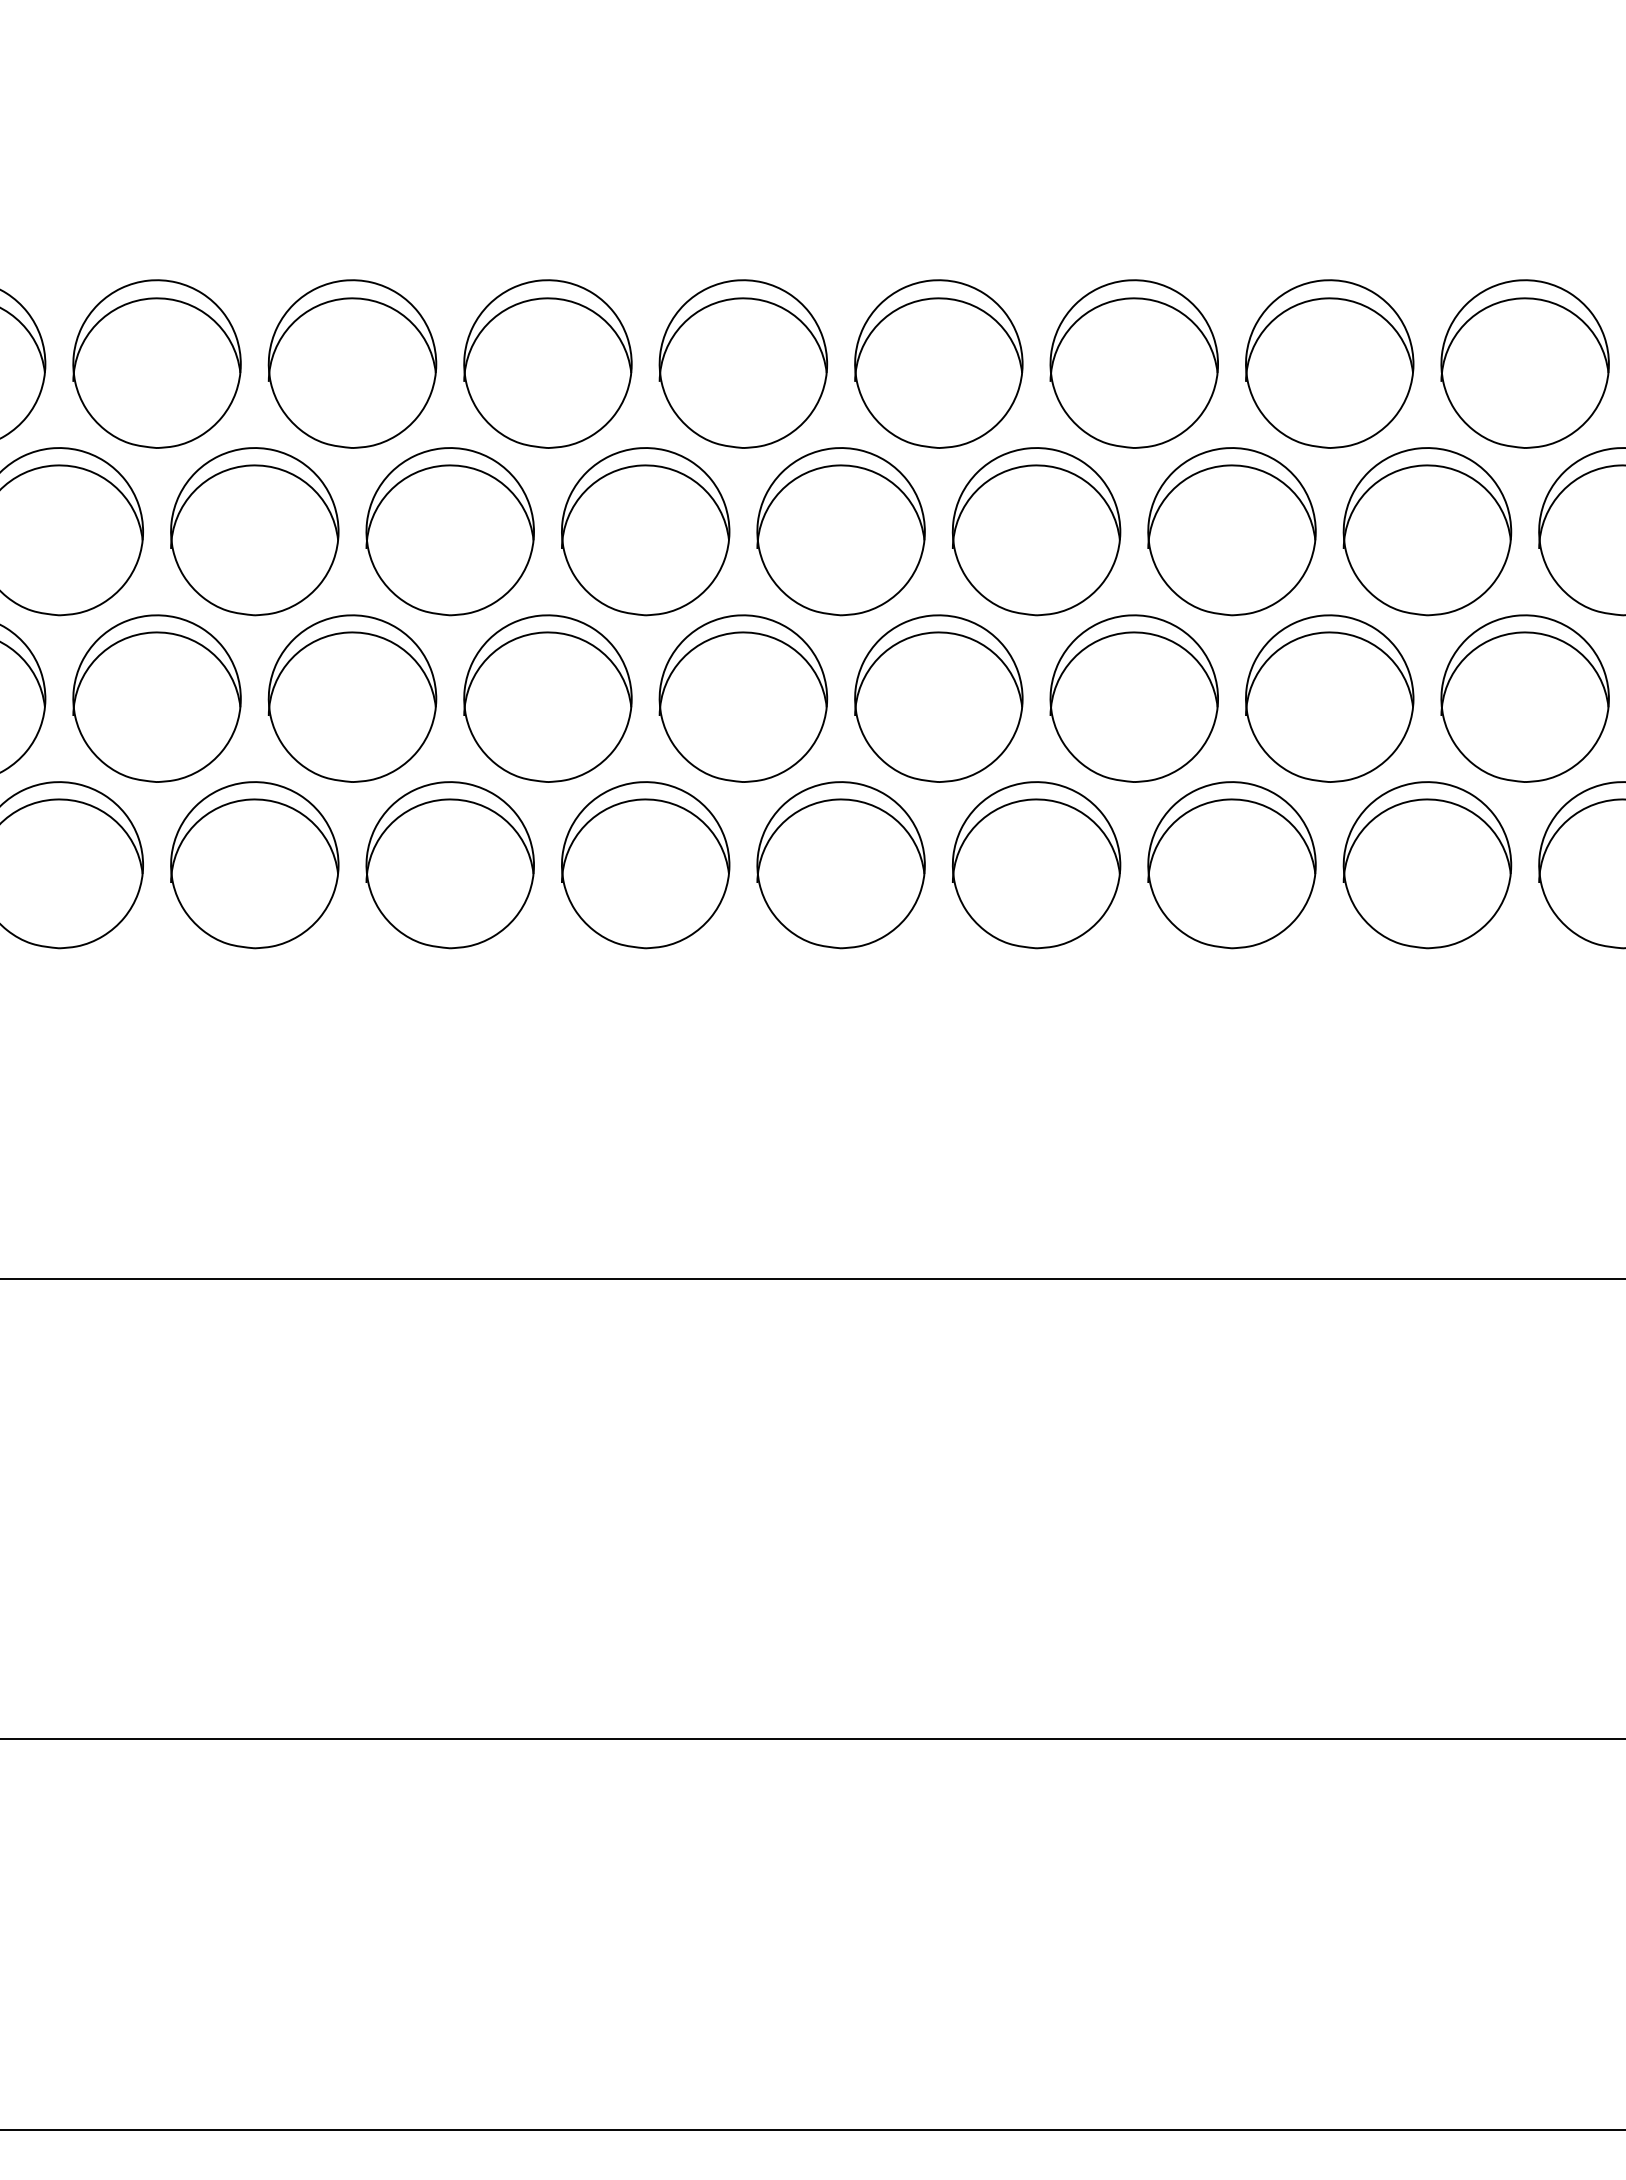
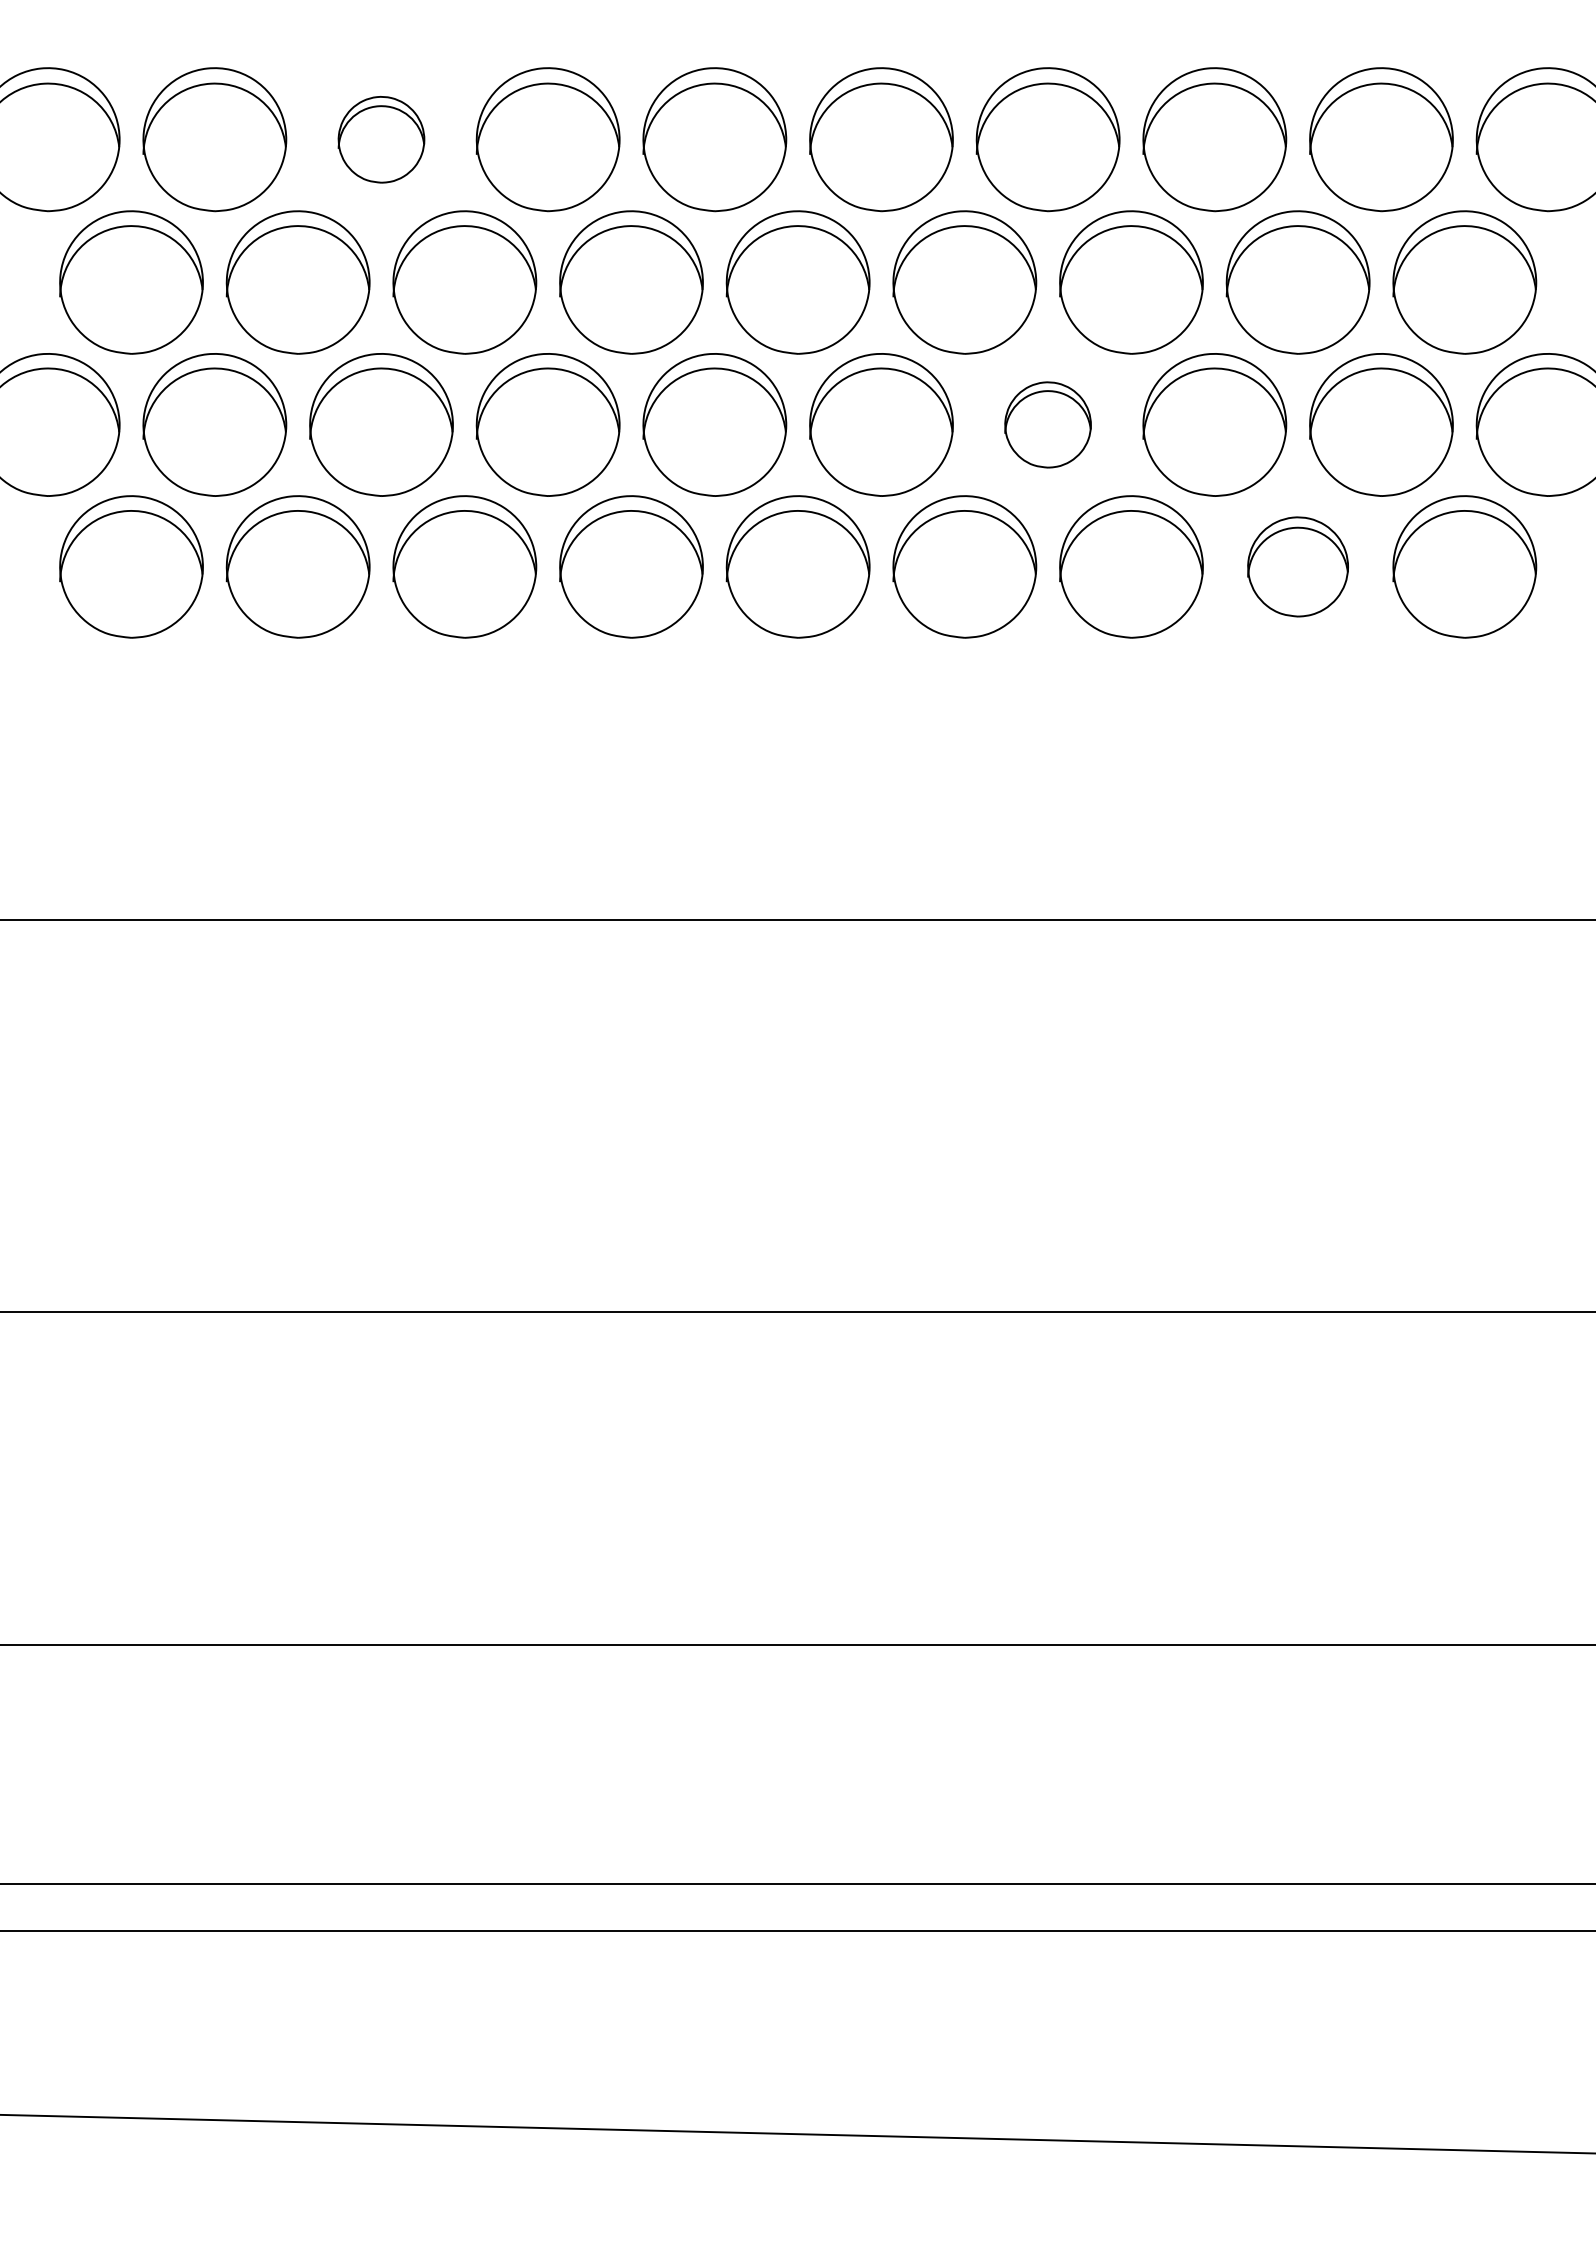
part: (352, 363) -> (381, 139), size x0.6
part: (1133, 698) -> (1047, 424), size x0.6
part: (1426, 864) -> (1297, 566), size x0.7

